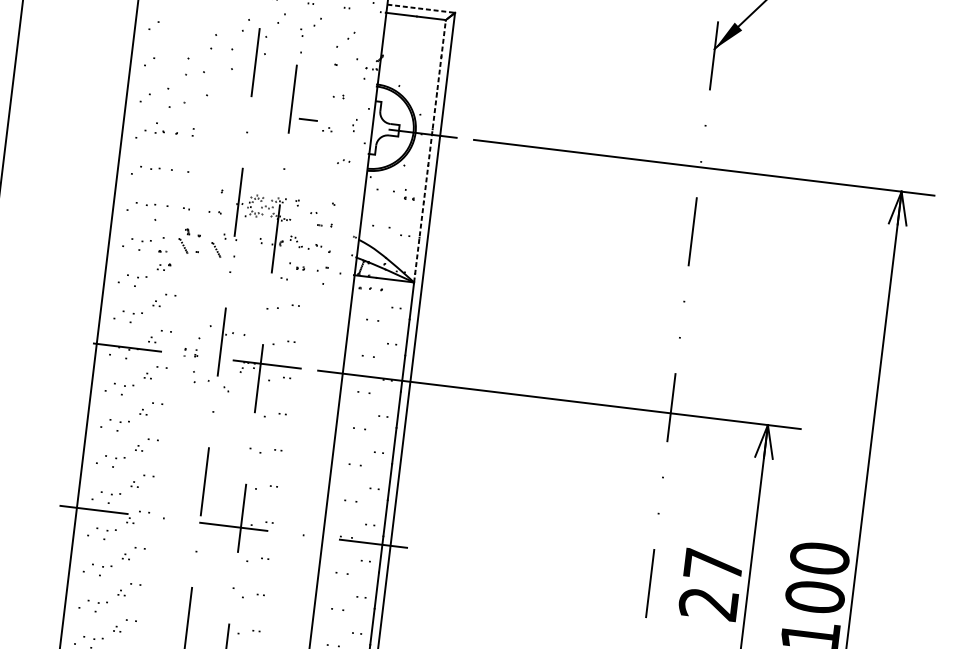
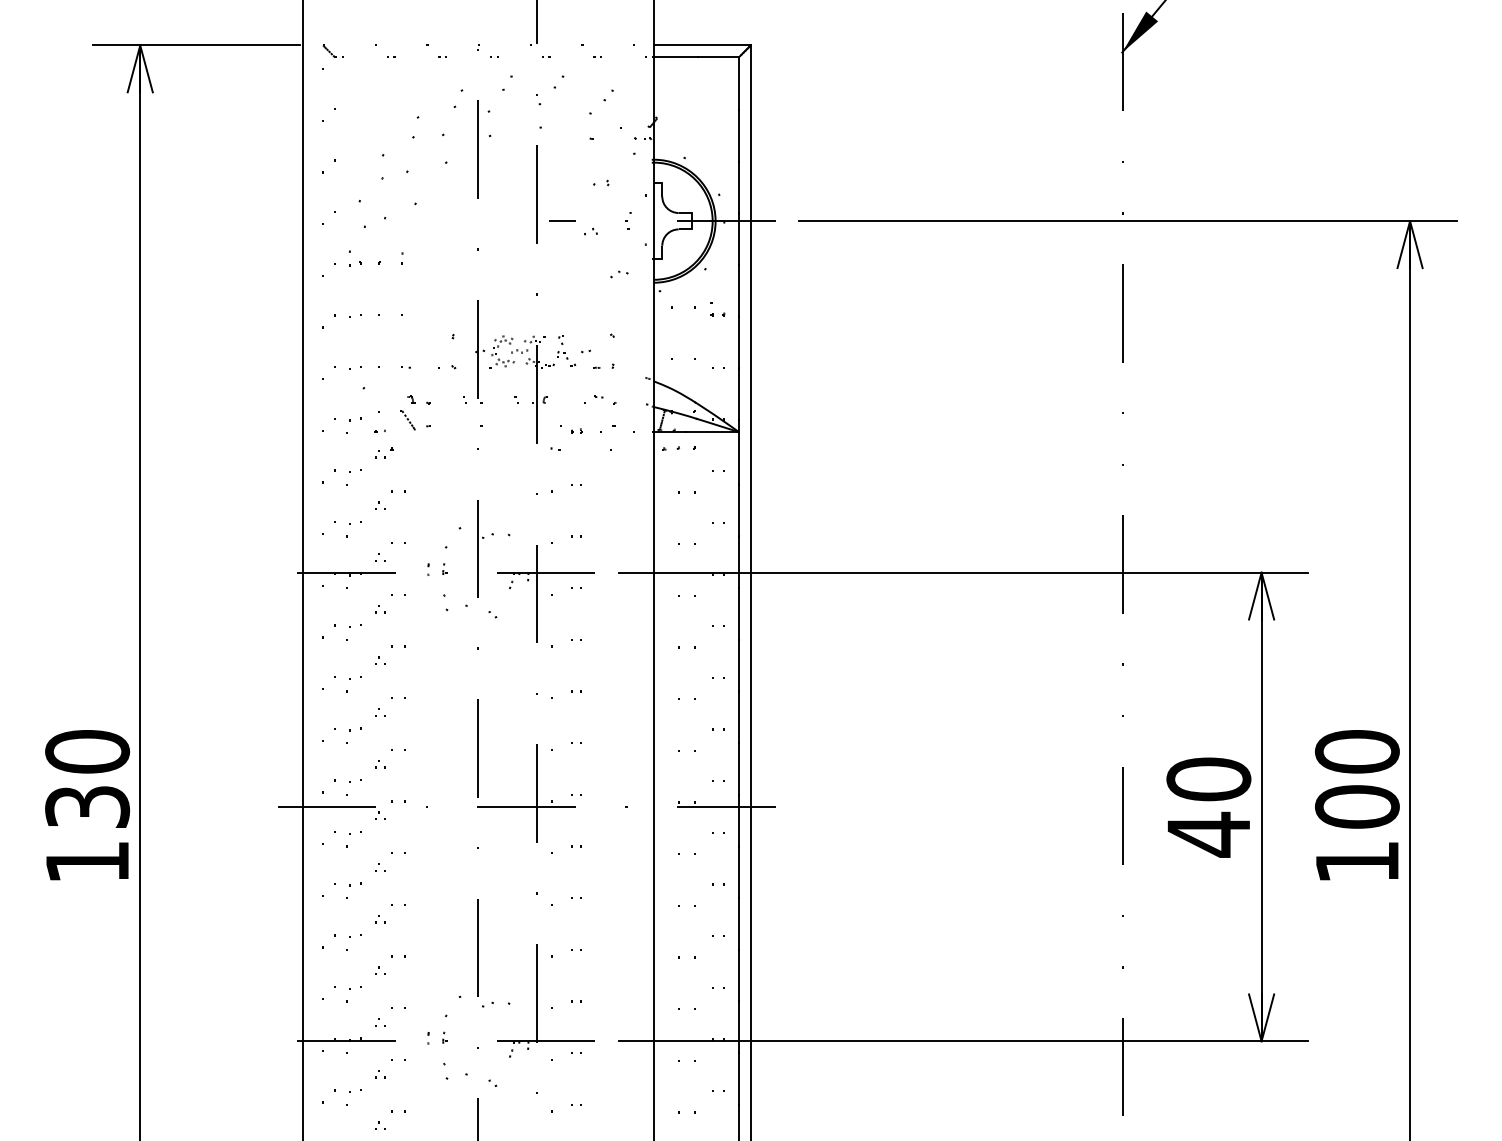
line: (421, 8) -> (702, 45), dashed -> solid
line: (430, 151) -> (739, 244), dashed -> solid
part: (296, 241) -> (566, 358), moved
part: (215, 250) -> (454, 420), removed
text: (710, 584) -> (1208, 807), 27 -> 40

